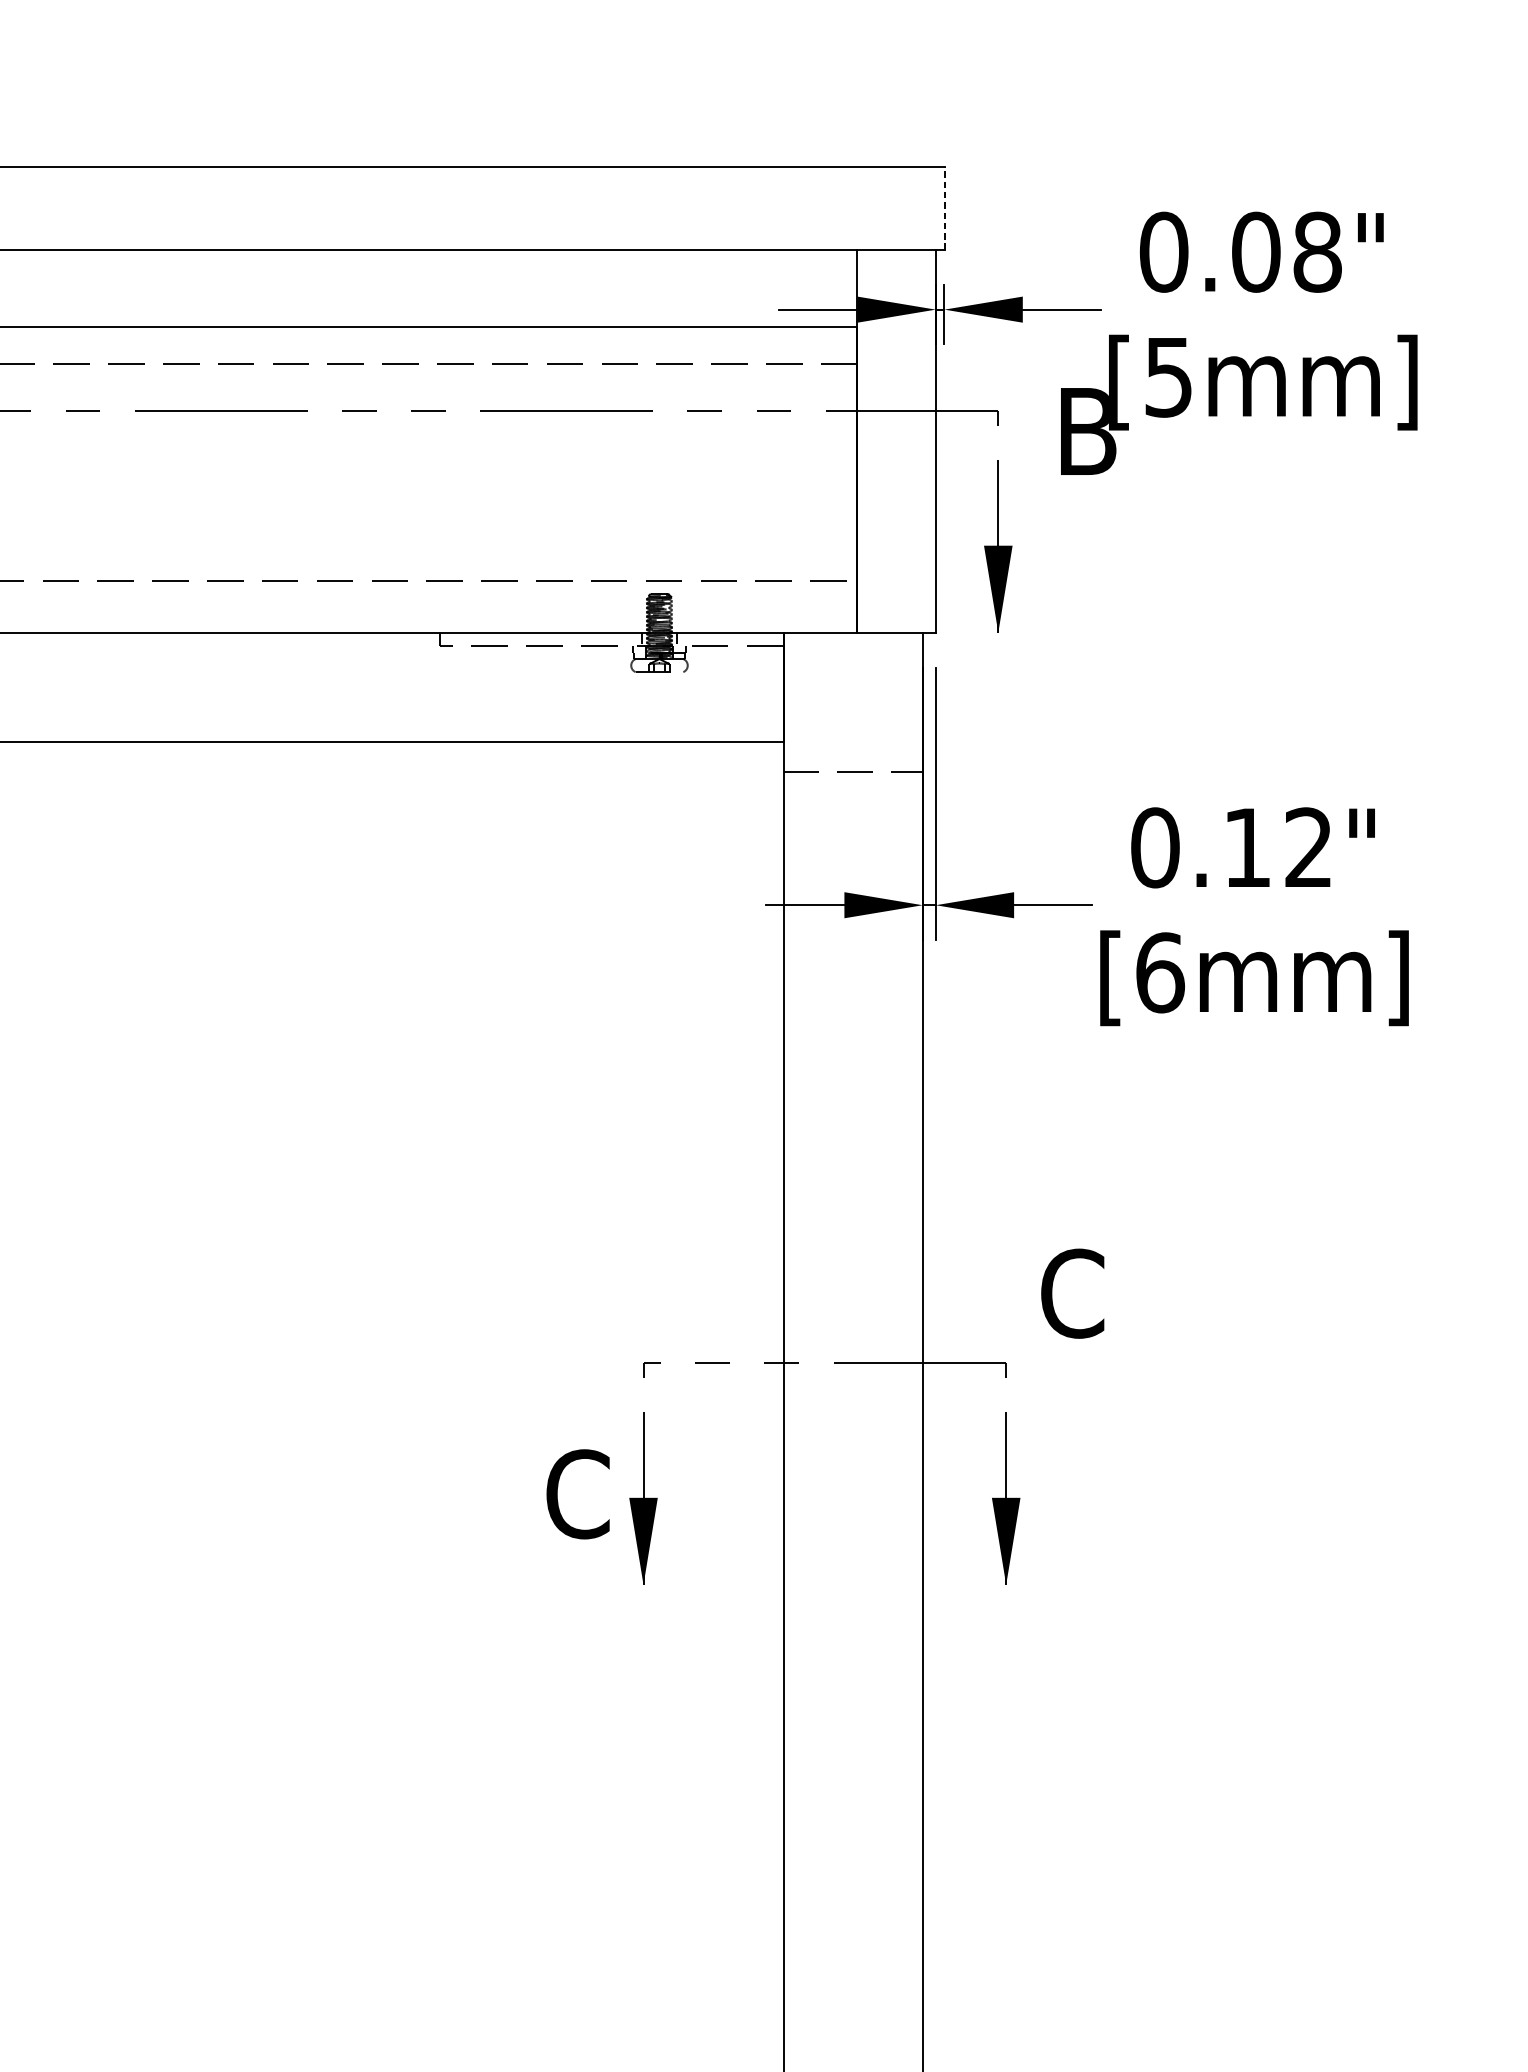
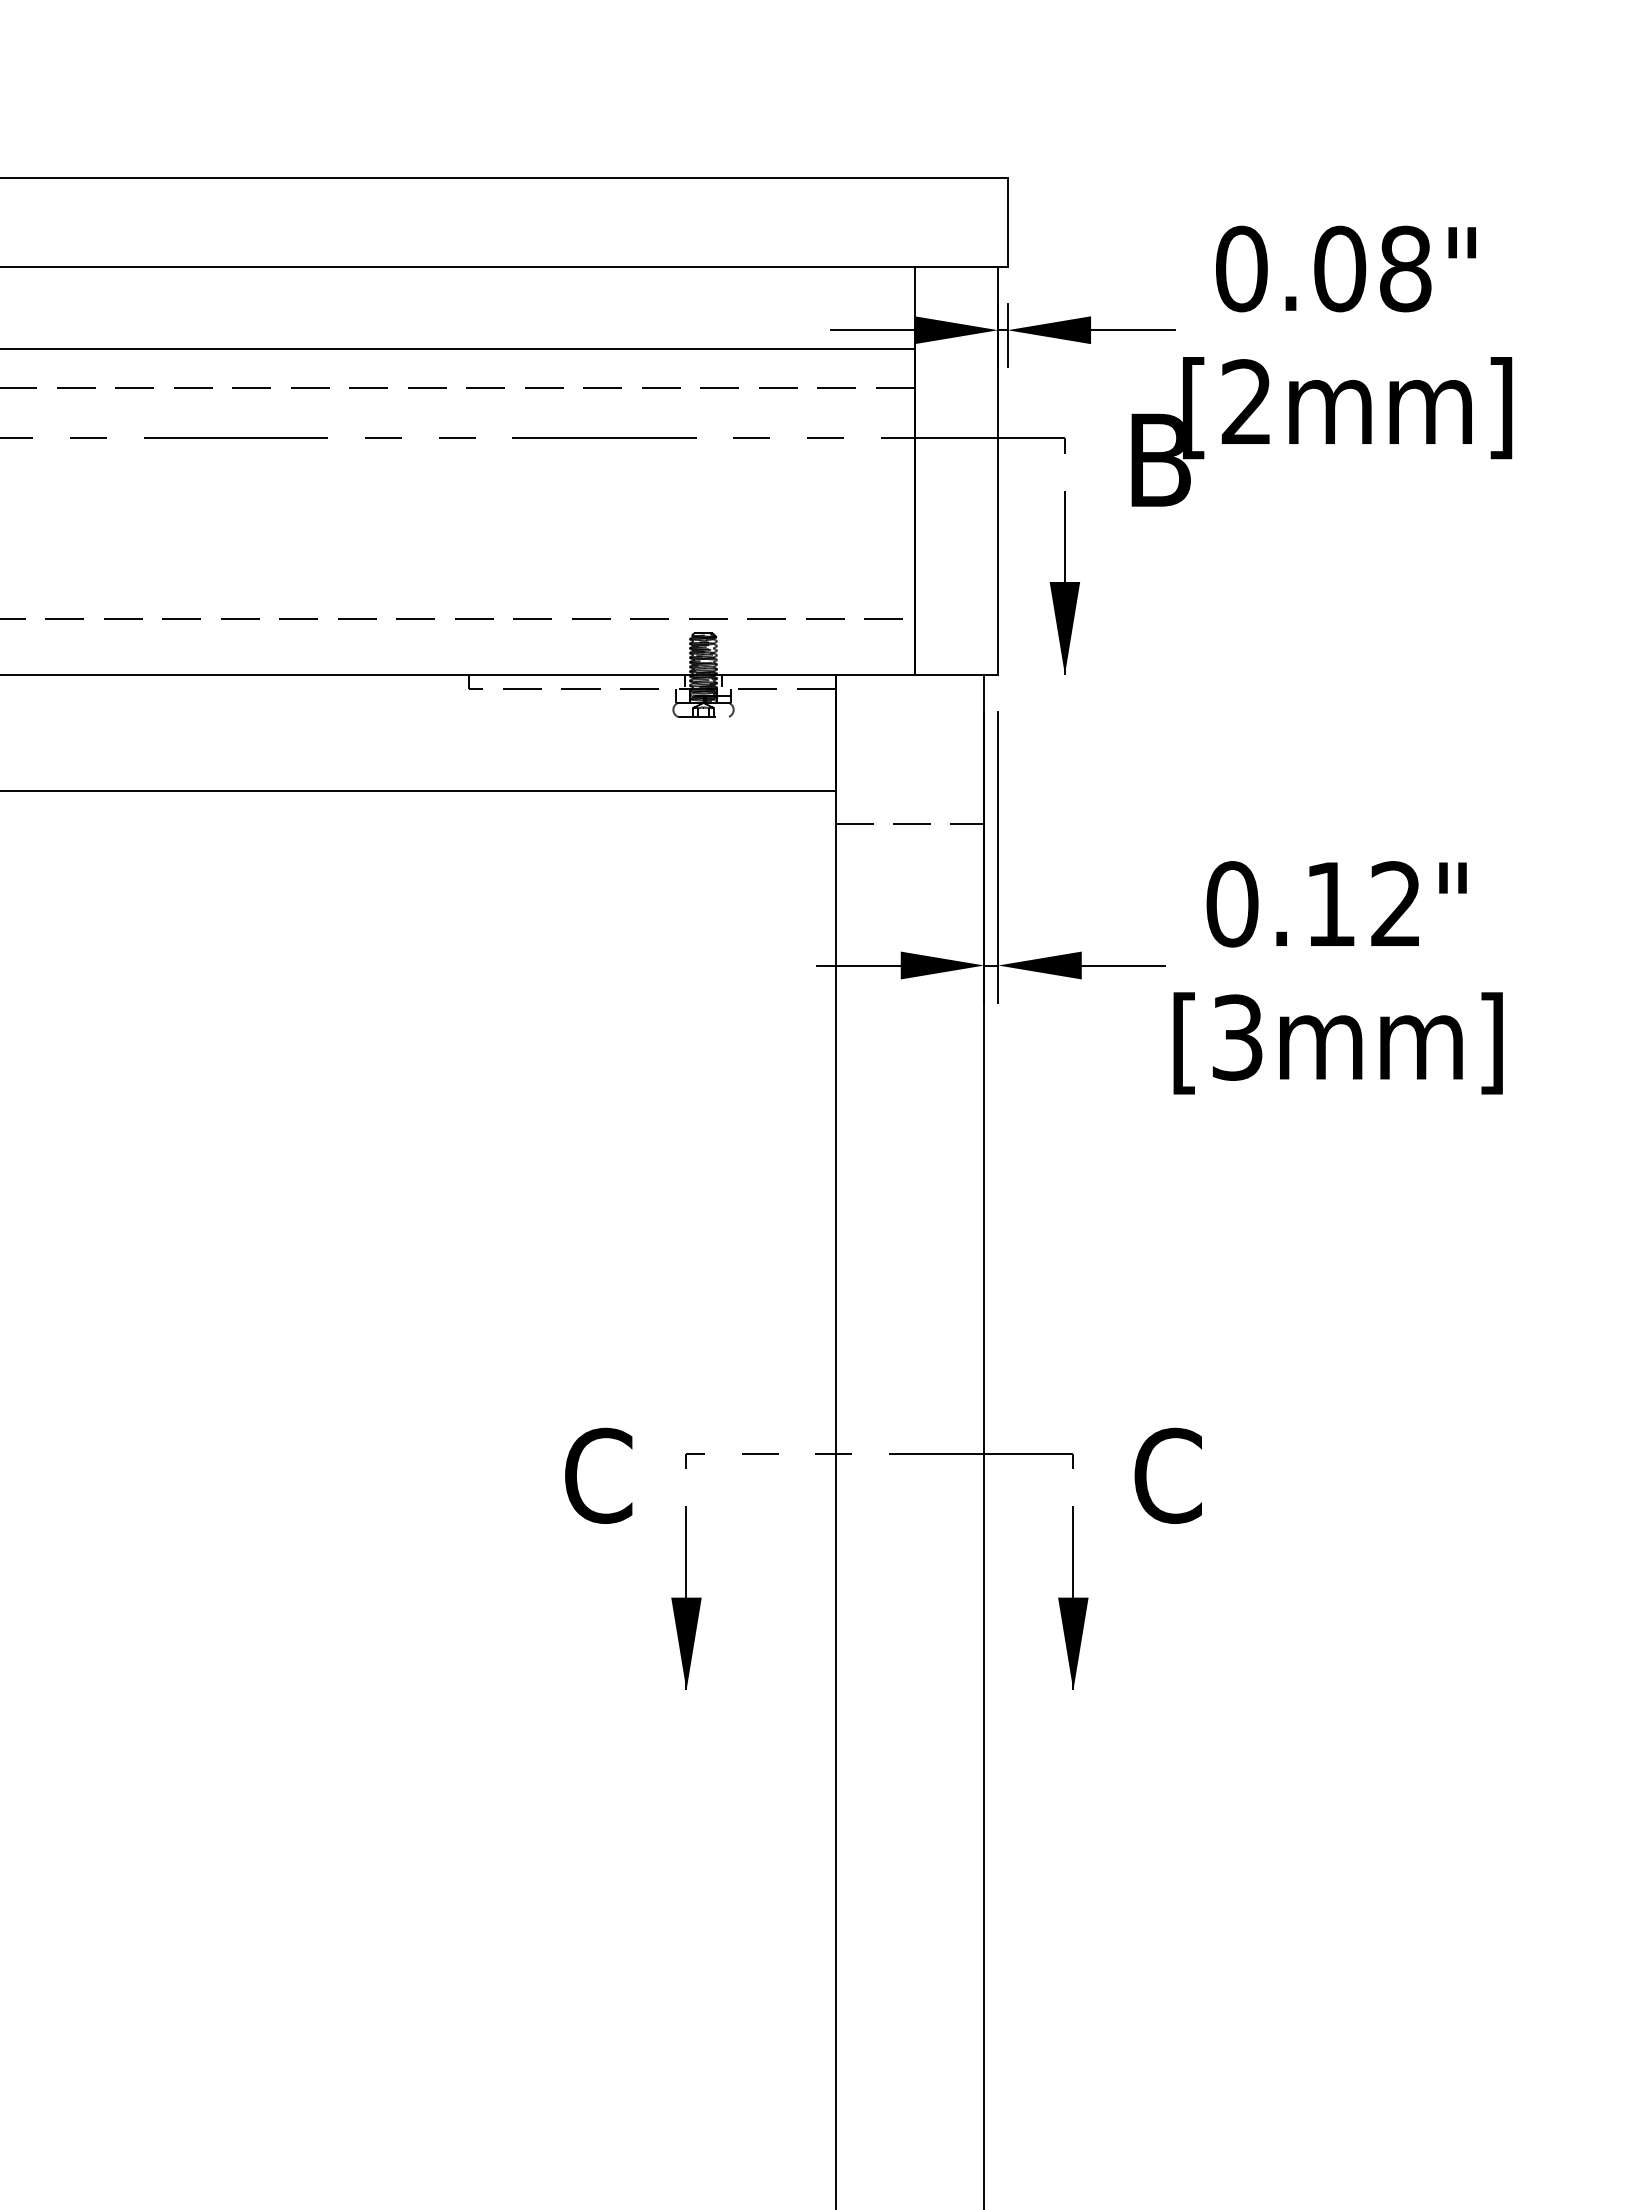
line: (944, 208) -> (1007, 222), dashed -> solid
text: (1167, 377) -> (1245, 402), [5mm] -> [2mm]
text: (1161, 972) -> (1238, 1037), [6mm] -> [3mm]
text: (1071, 1293) -> (1167, 1475), moved
text: (577, 1493) -> (598, 1475), moved

